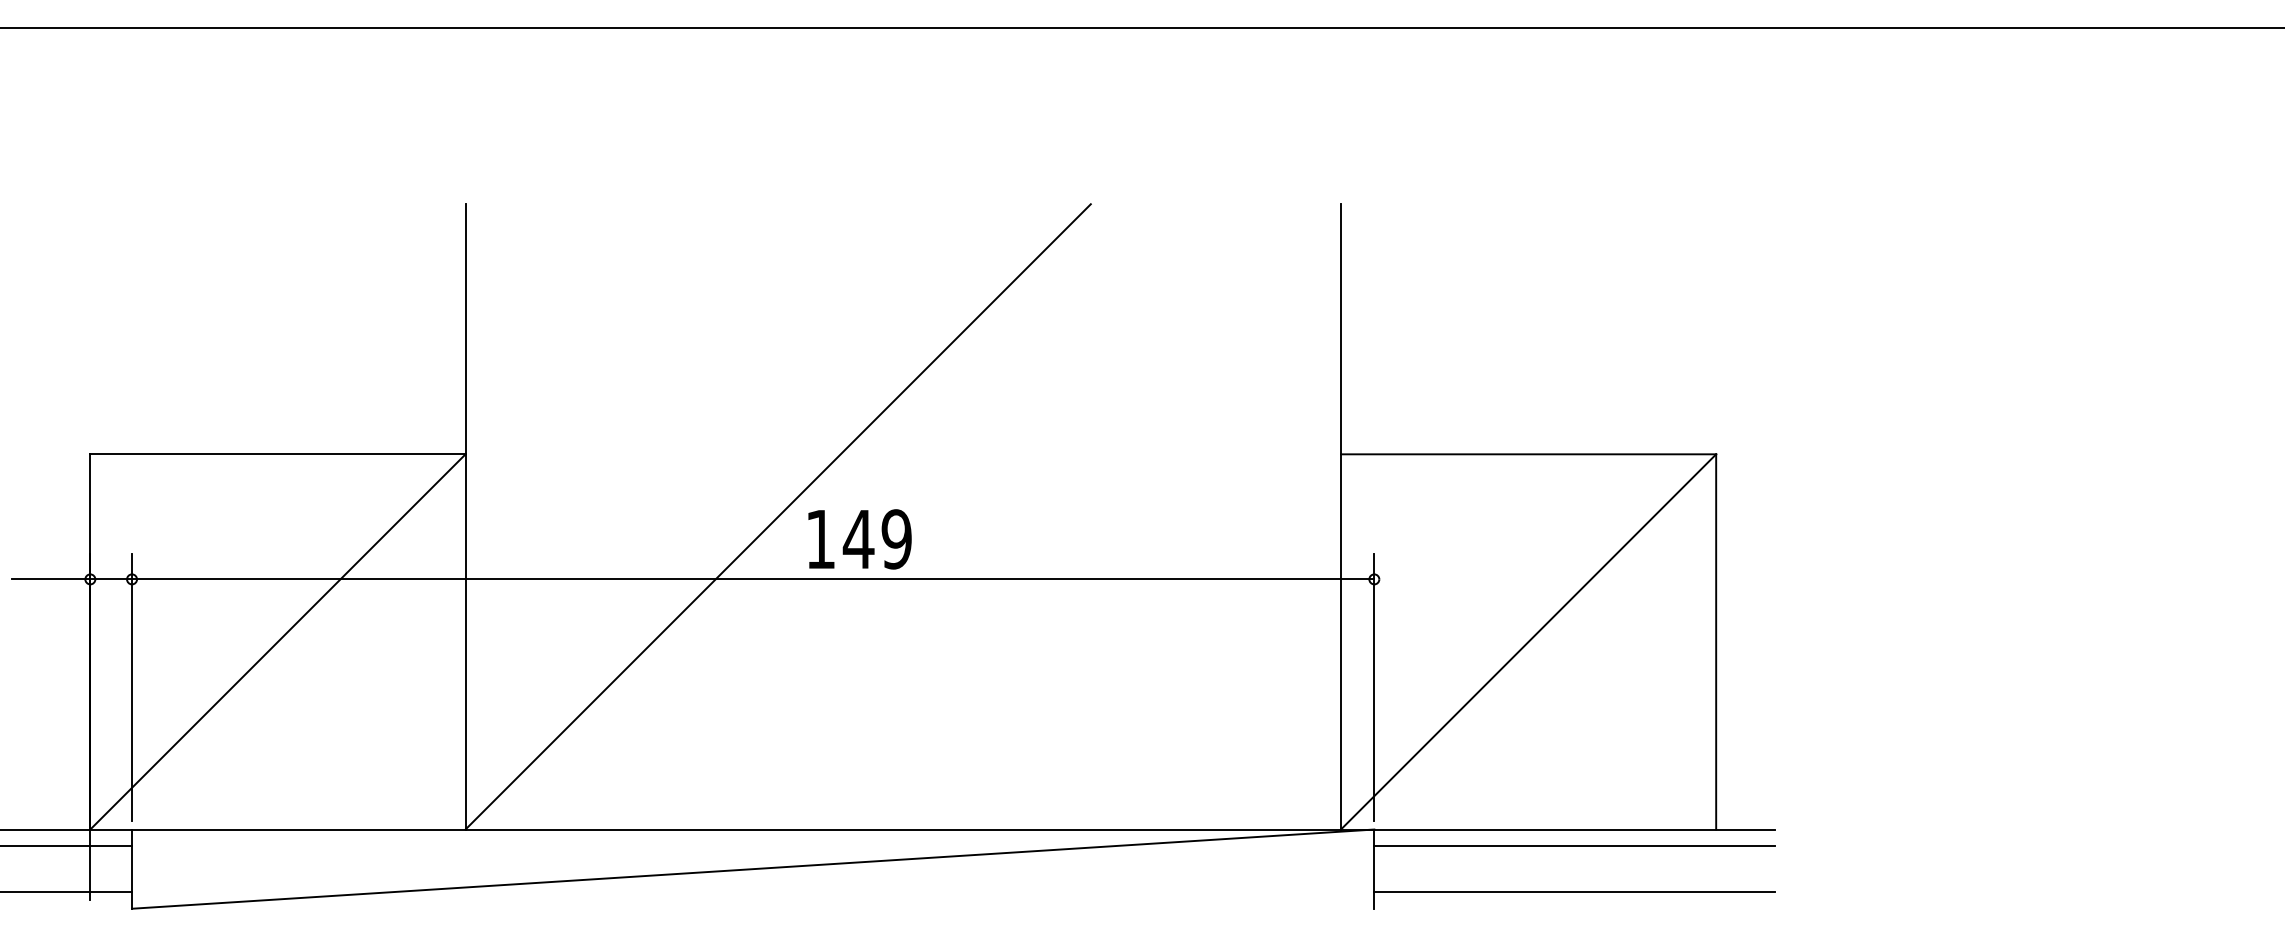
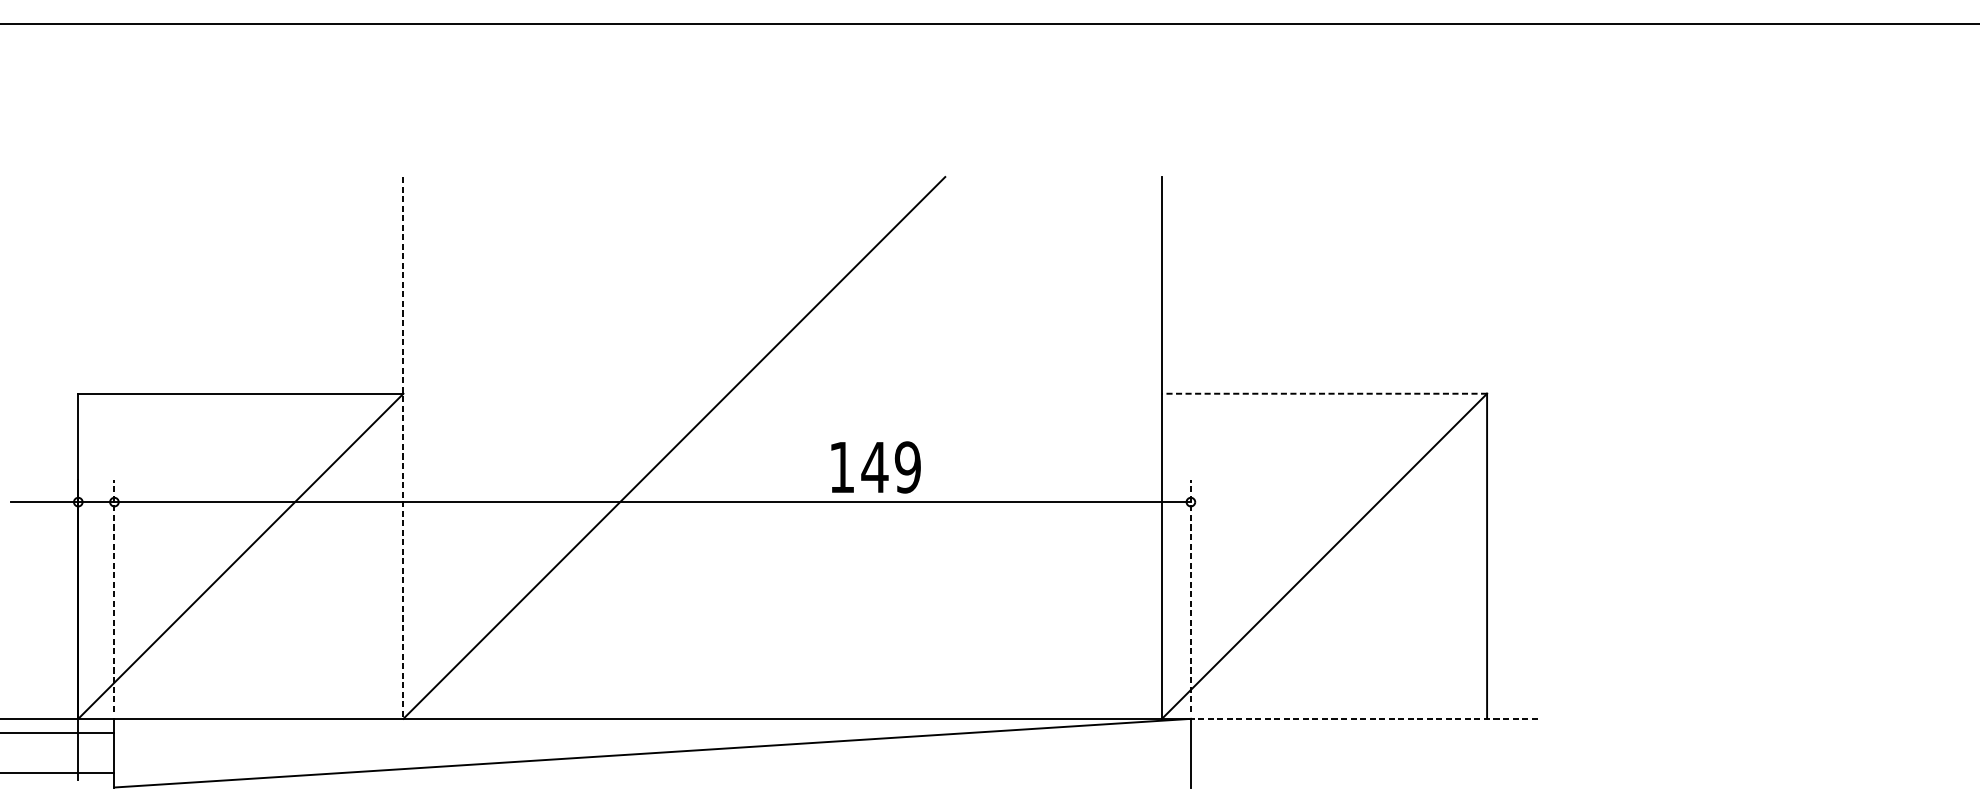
line: (1528, 454) -> (1324, 393), solid -> dashed
line: (465, 516) -> (403, 447), solid -> dashed
text: (859, 539) -> (875, 467), moved
line: (132, 687) -> (114, 595), solid -> dashed
line: (1374, 687) -> (1191, 595), solid -> dashed
line: (1573, 829) -> (1363, 718), solid -> dashed
line: (1574, 846) -> (1364, 733), removed
line: (1574, 892) -> (1364, 773), removed

